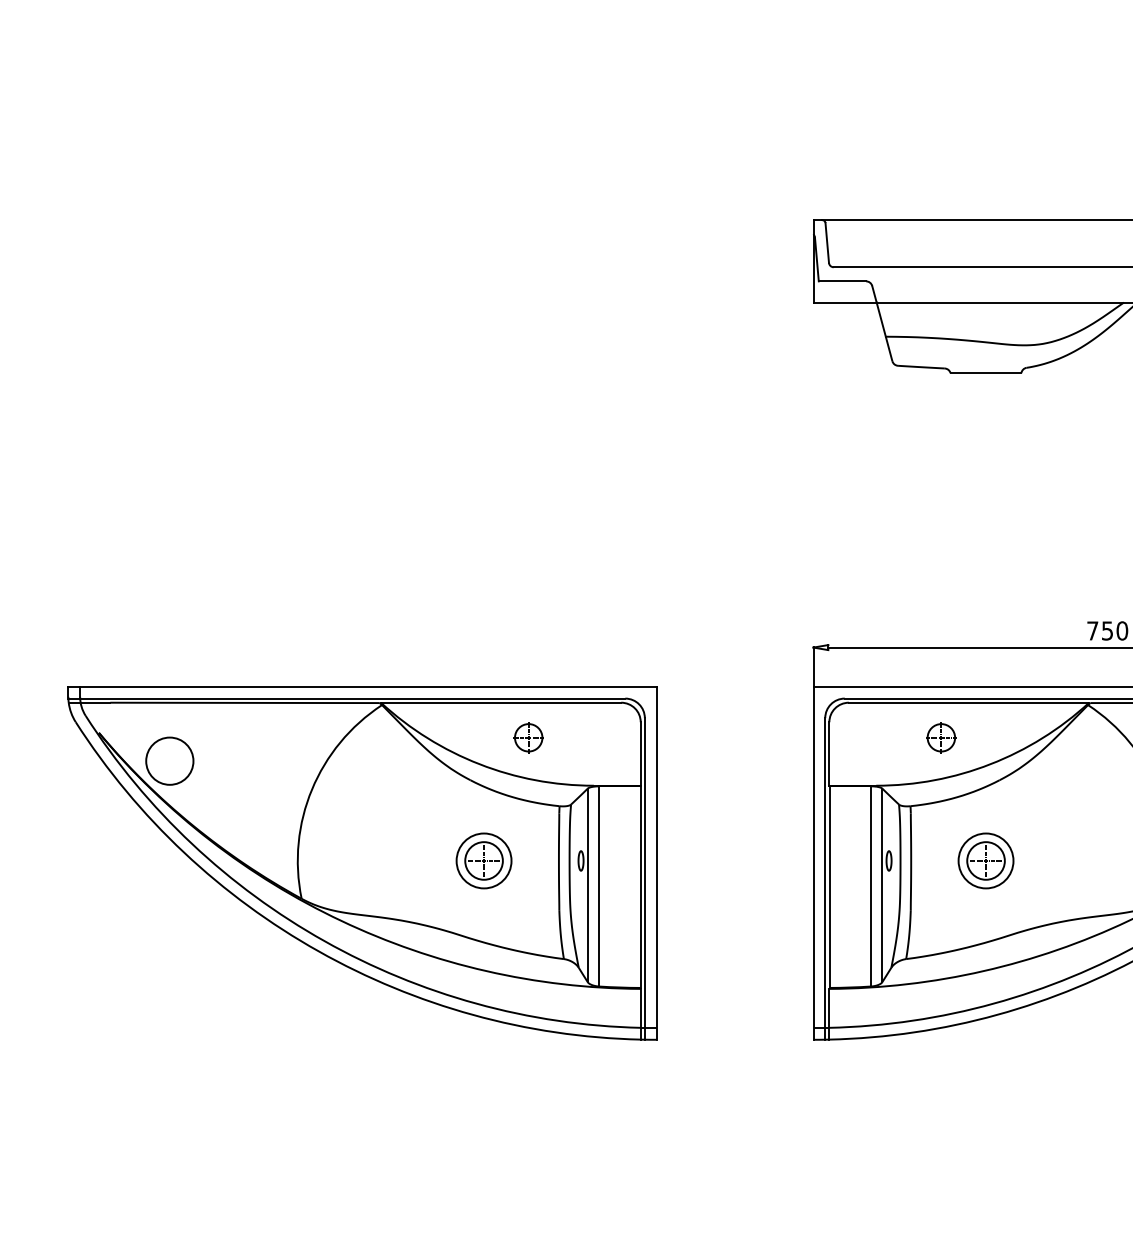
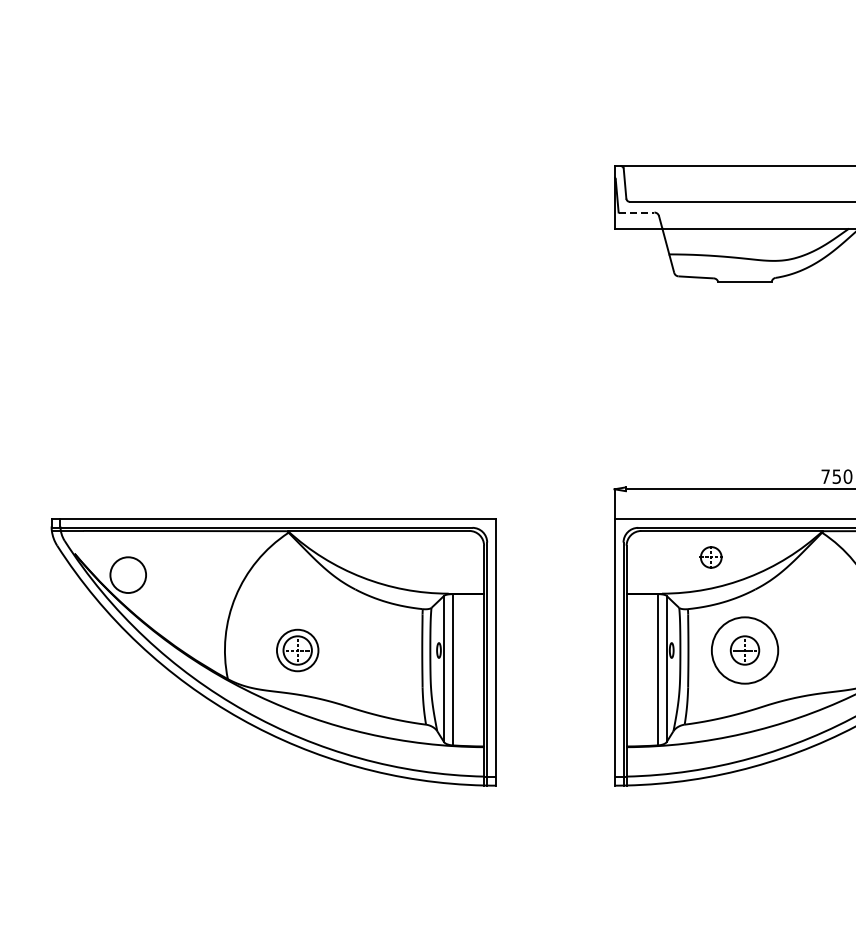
line: (842, 281) -> (636, 212), solid -> dashed
part: (528, 737) -> (399, 557), removed
part: (483, 860) -> (297, 650), moved
circle: (985, 860) -> (744, 650), size x1.6

